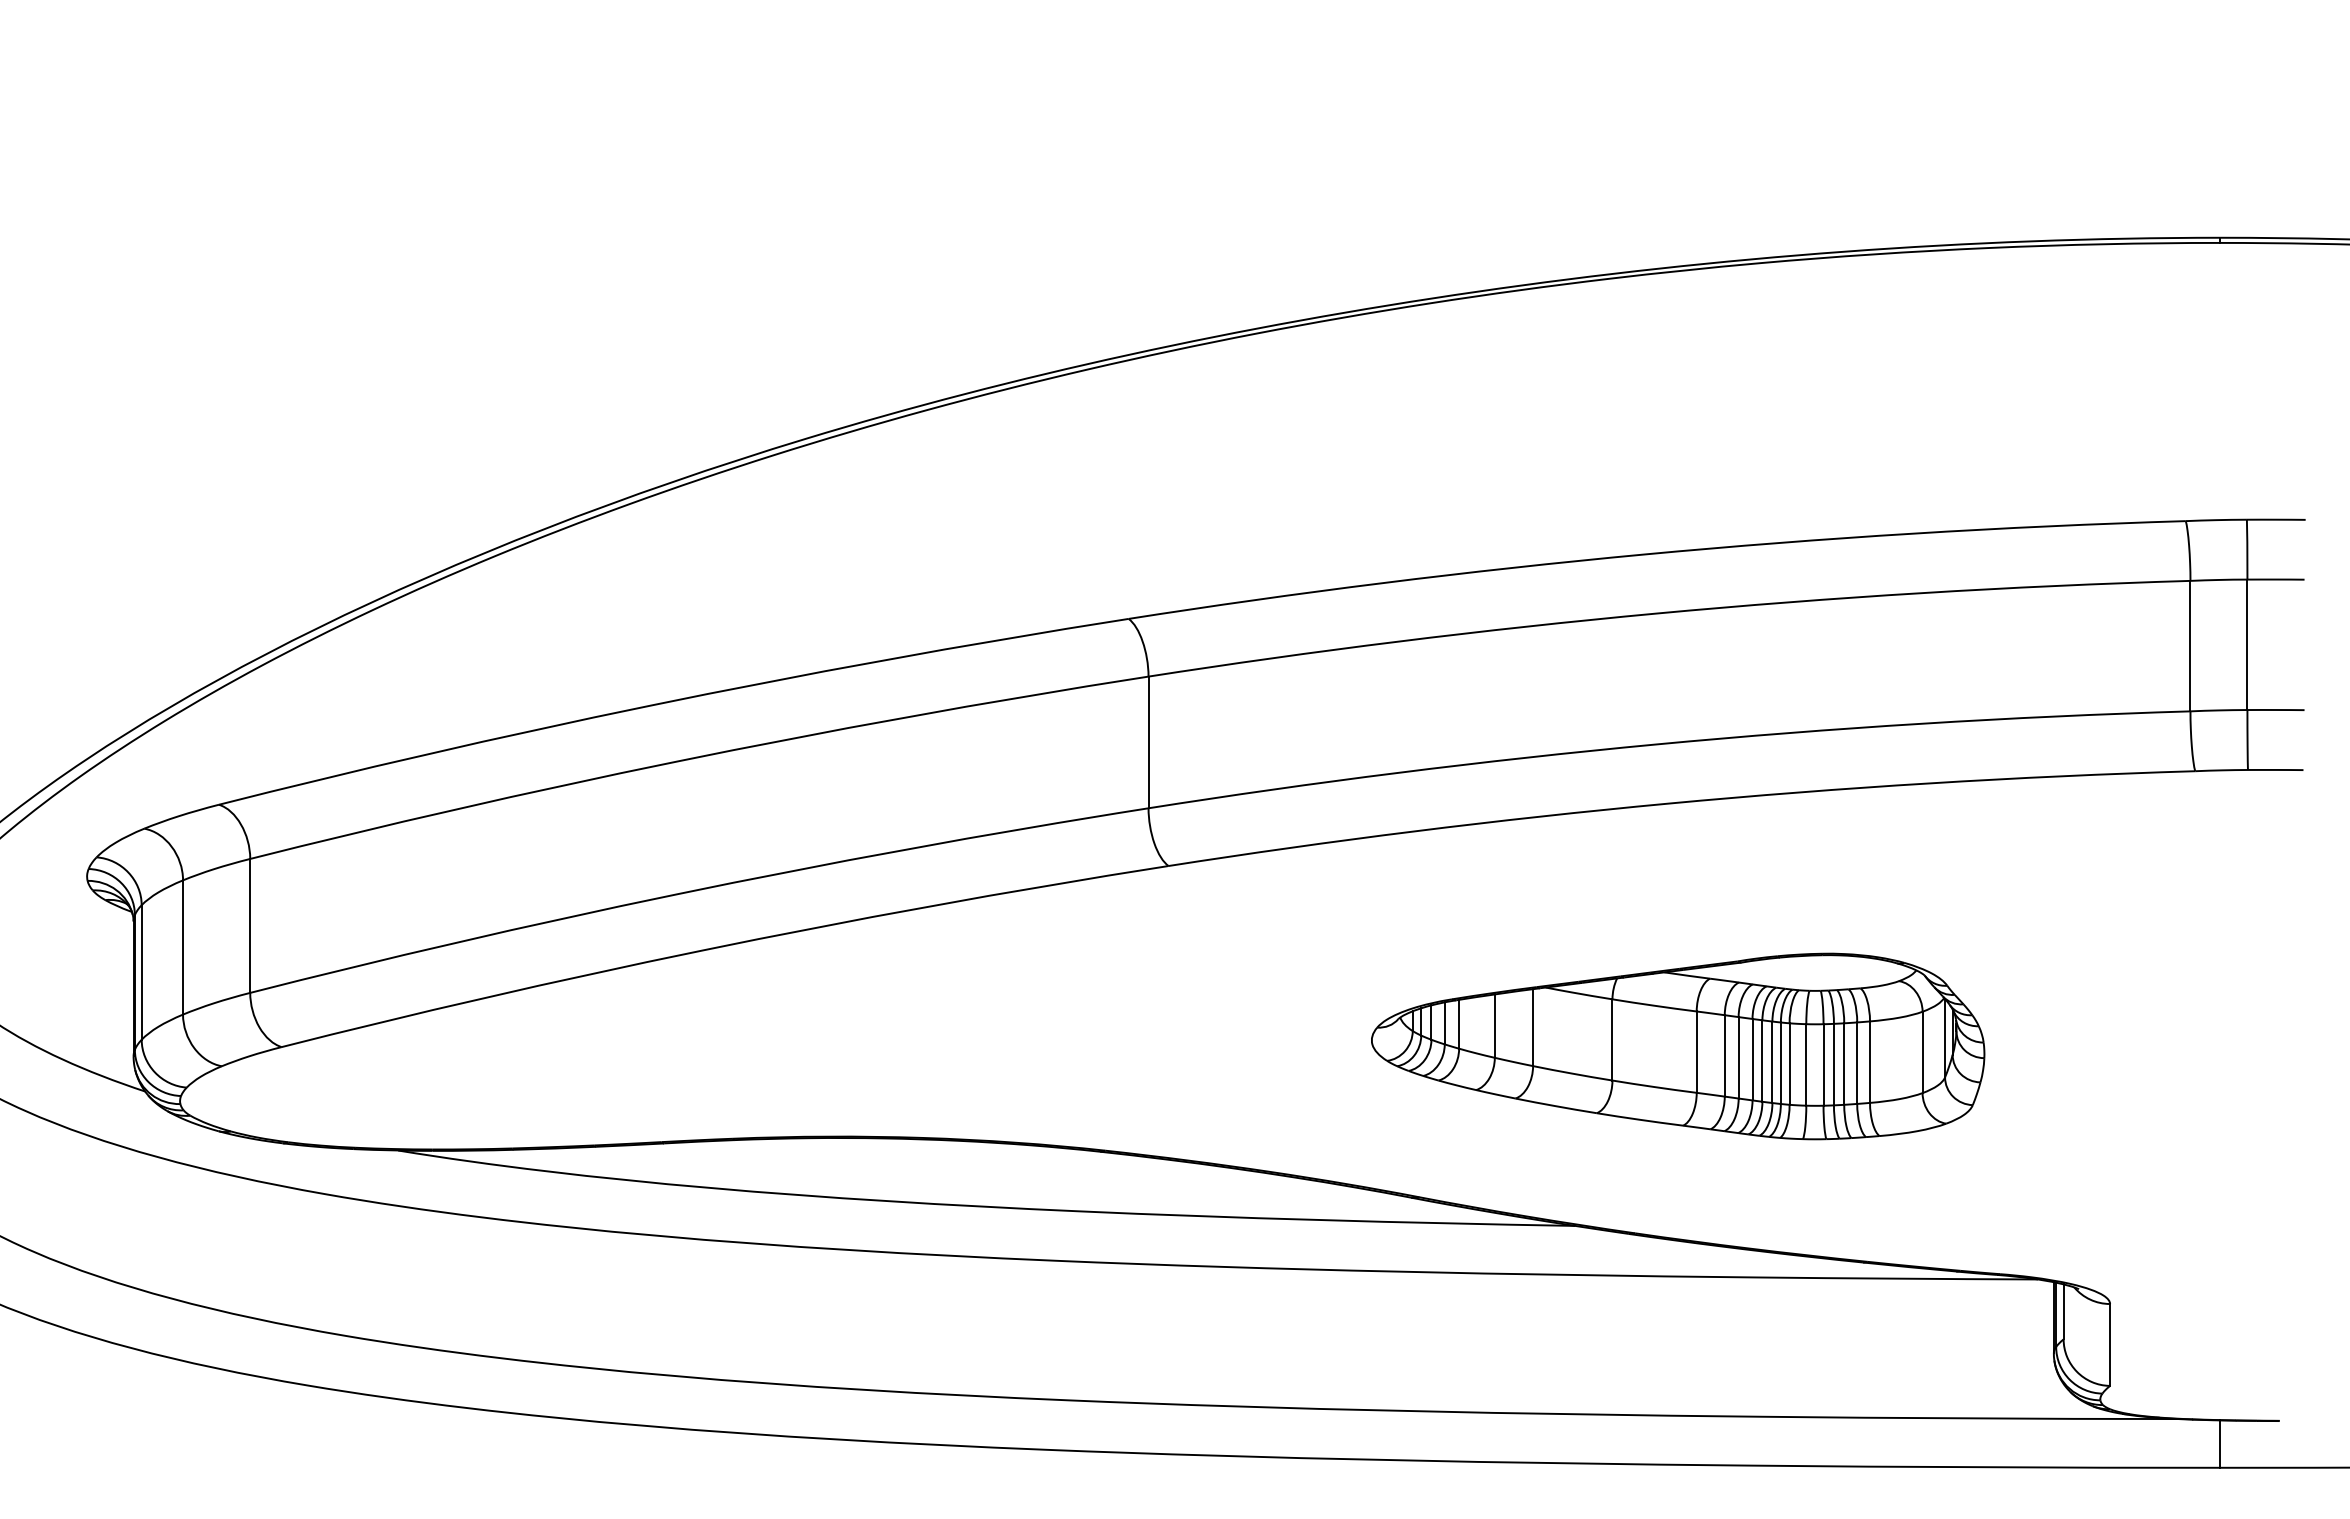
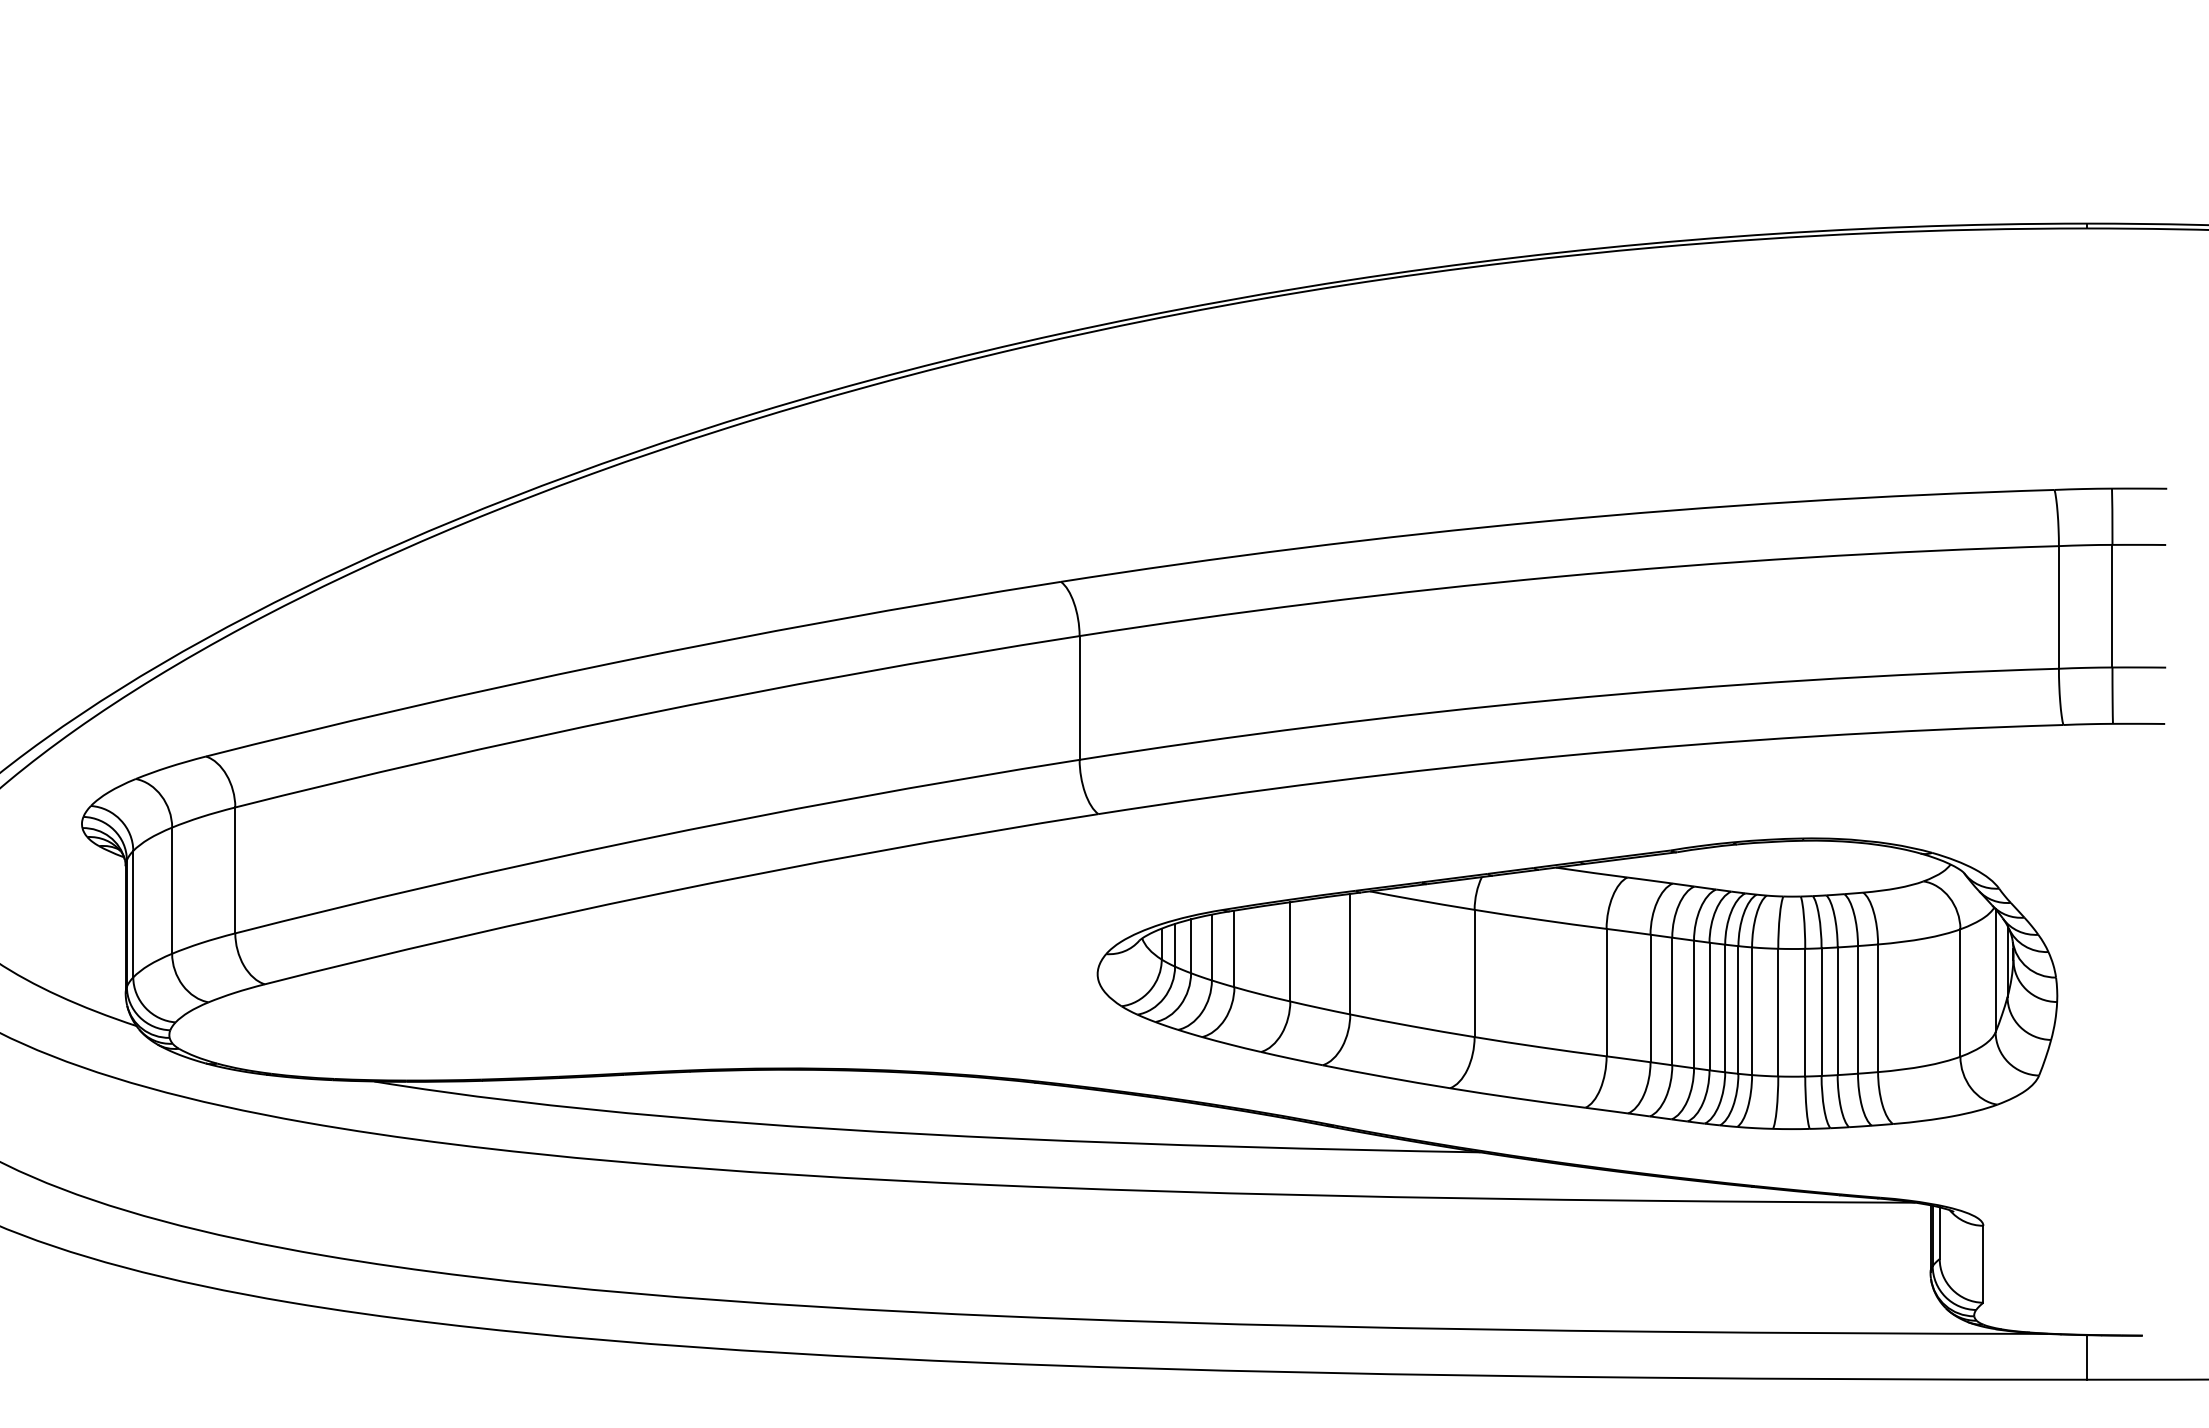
part: (1677, 1046) -> (1576, 983), size x1.67

